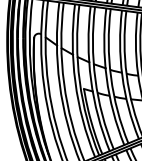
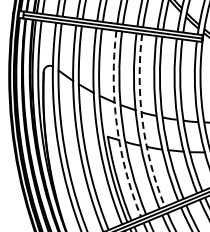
arc: (110, 77) -> (142, 121), solid -> dashed
arc: (90, 80) -> (116, 125), solid -> dashed

